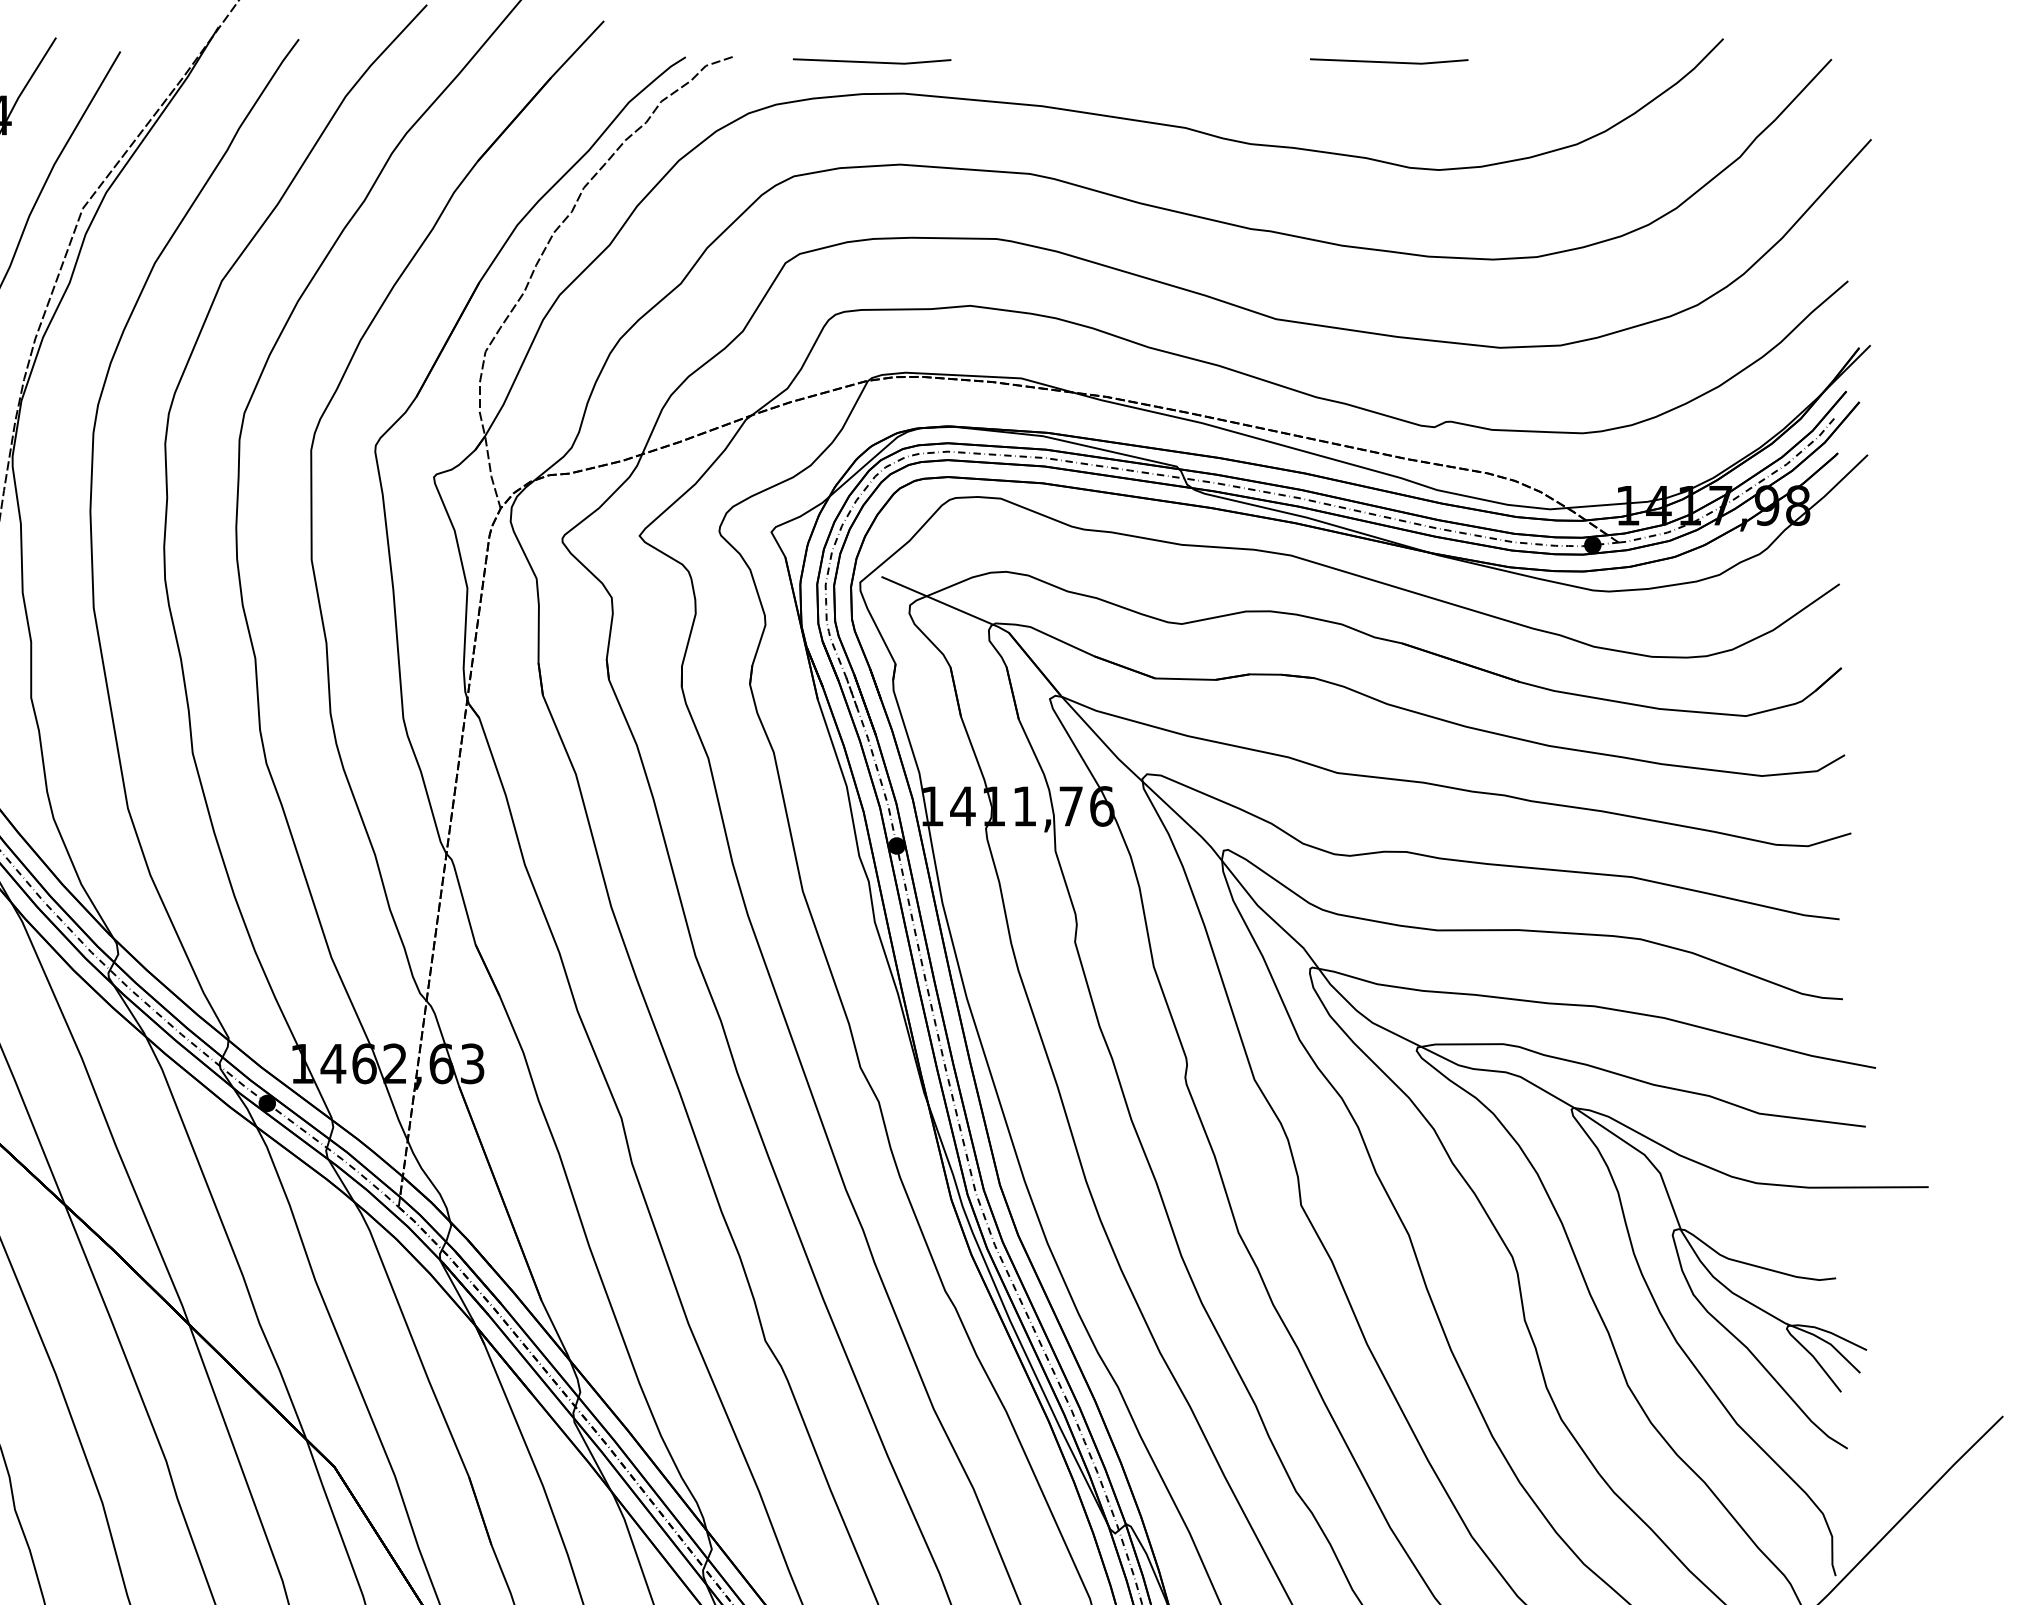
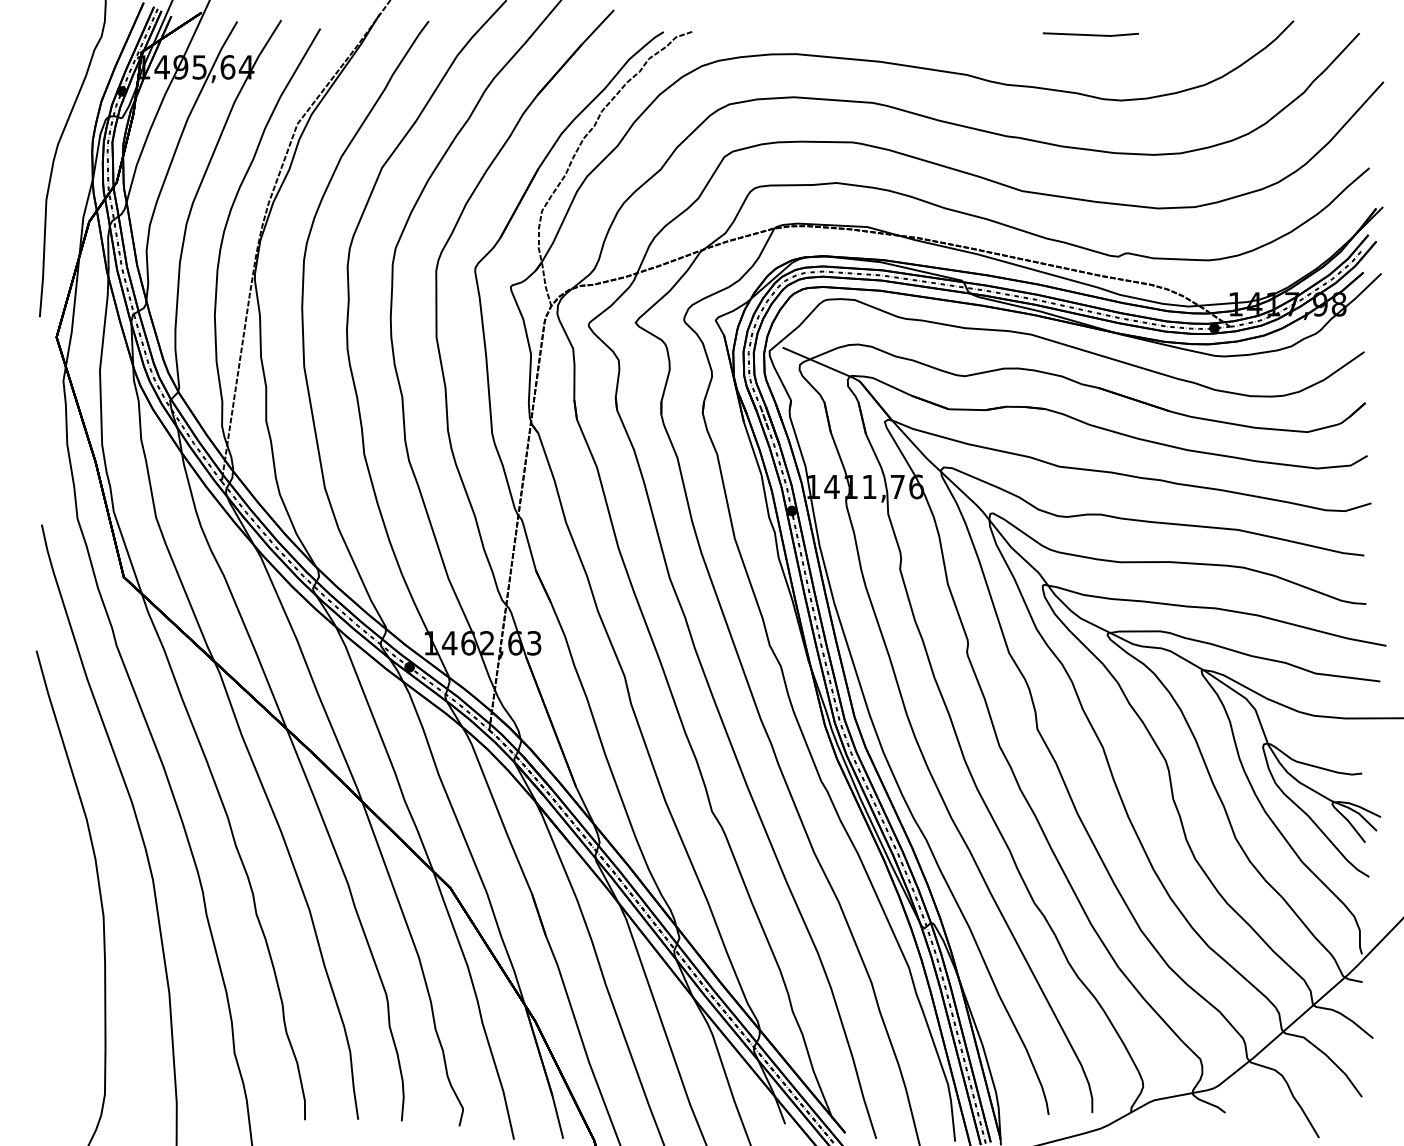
line: (871, 61) -> (776, 34), removed

